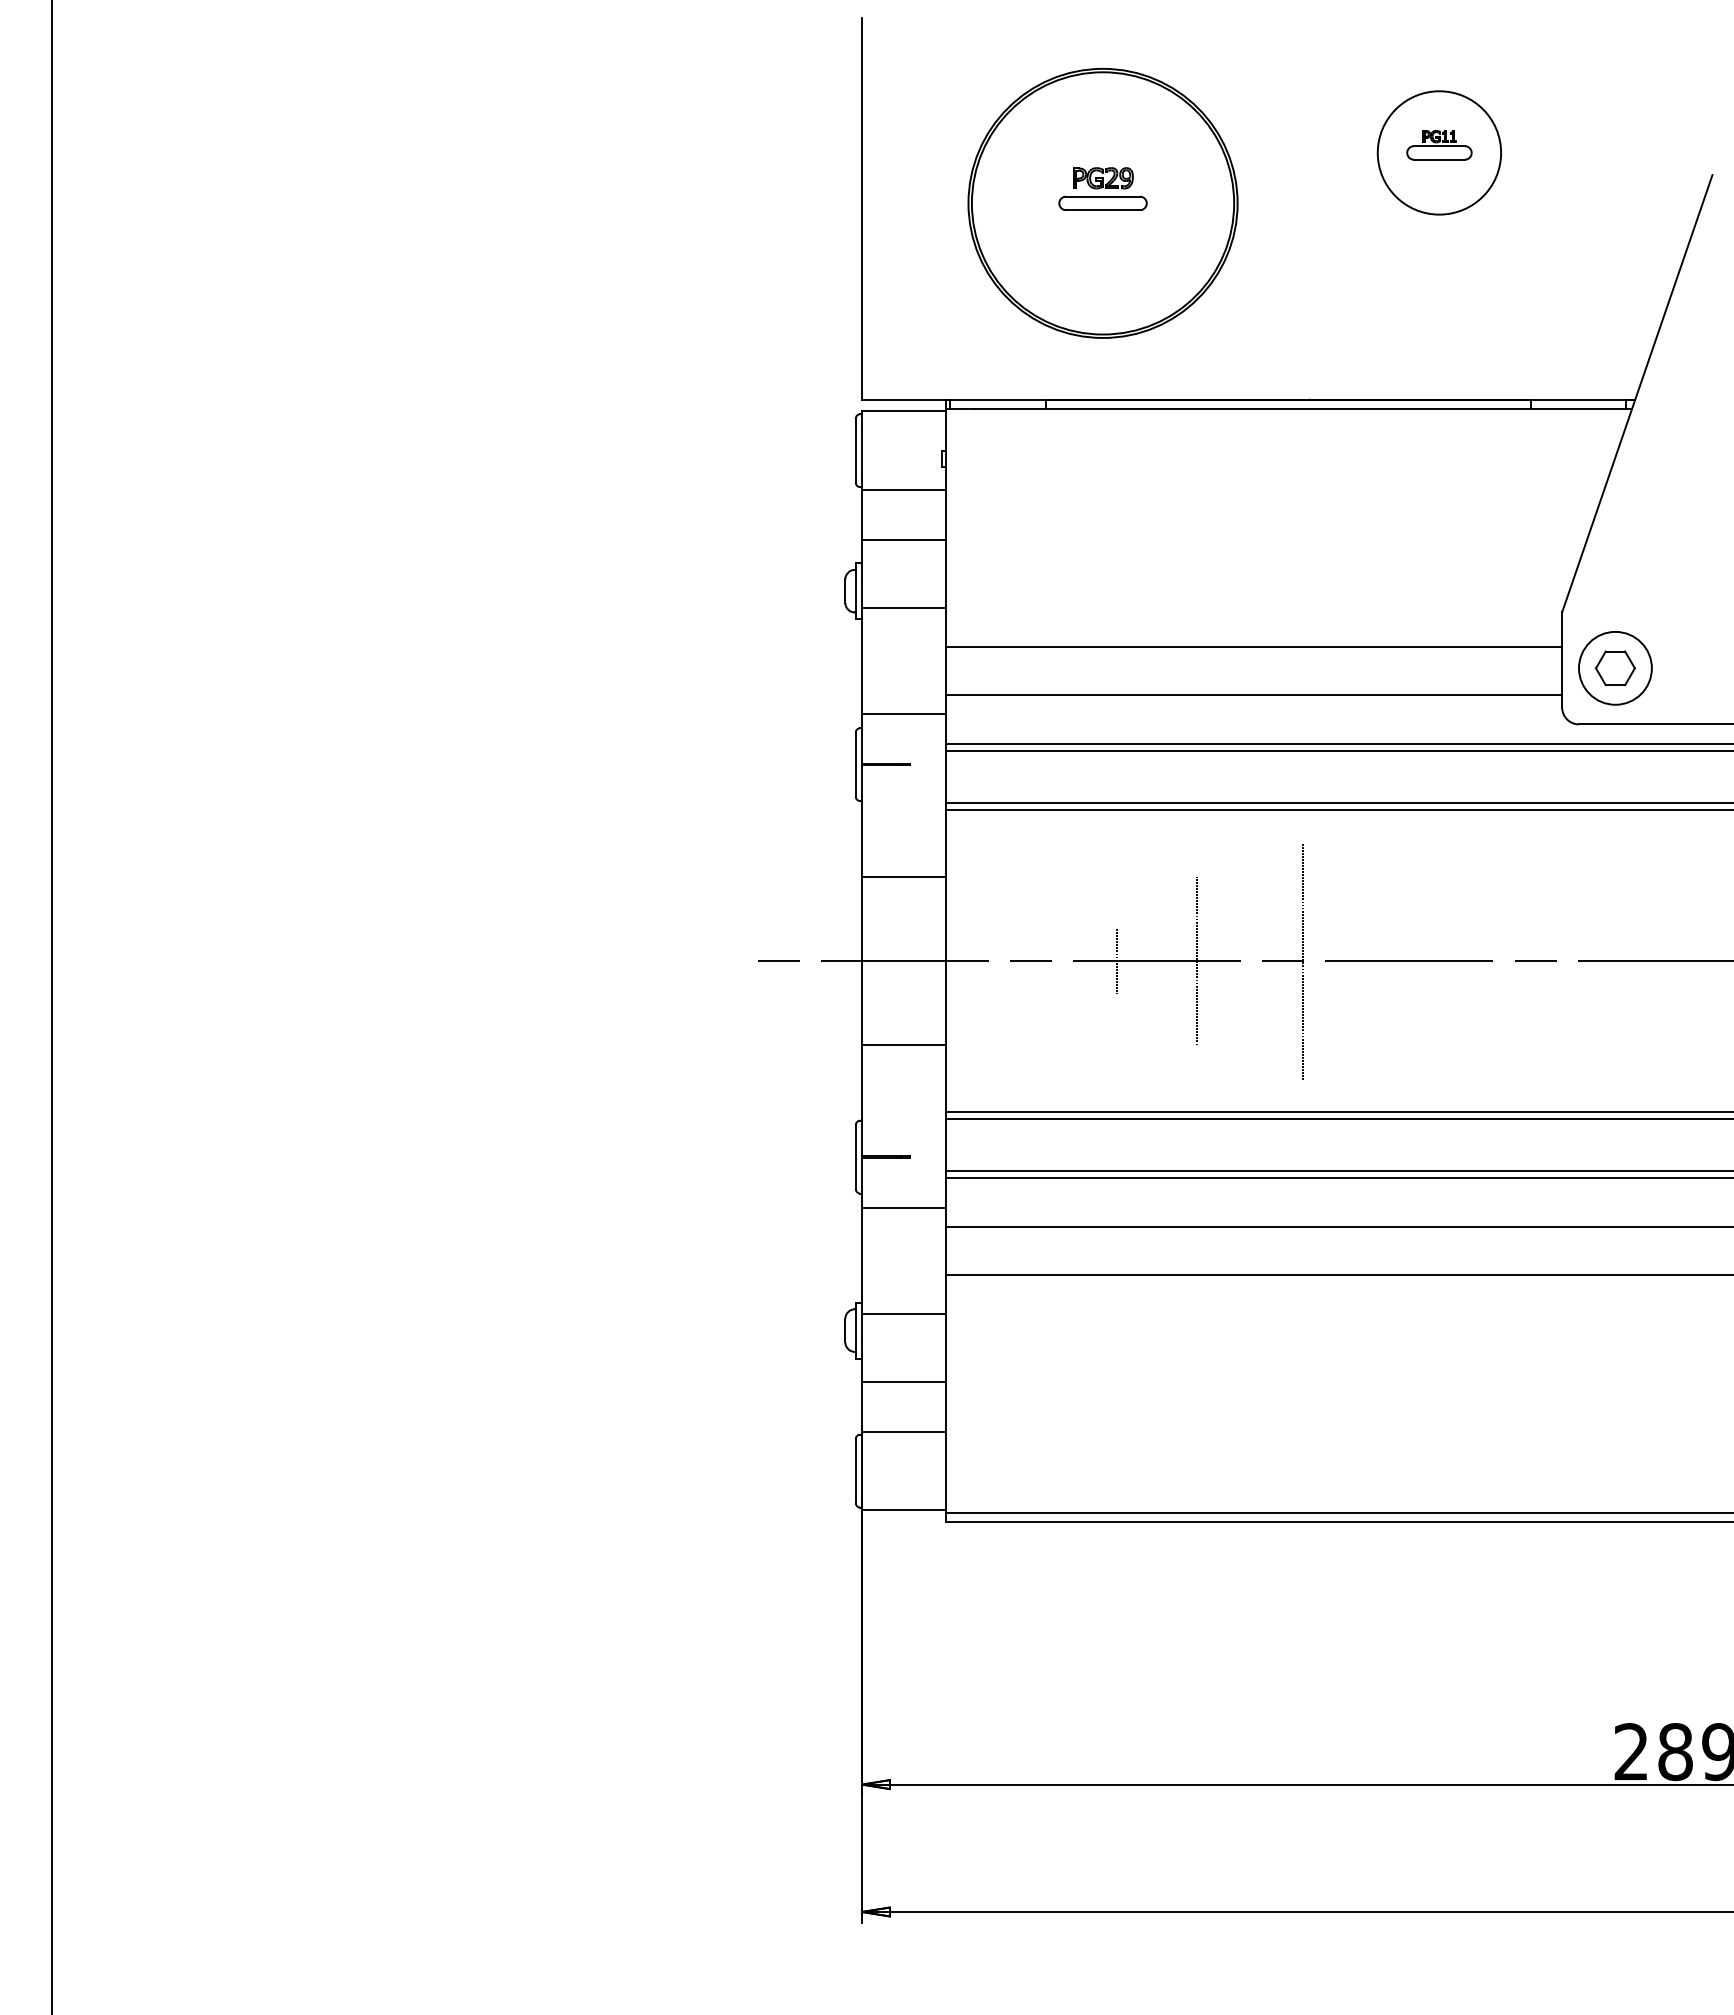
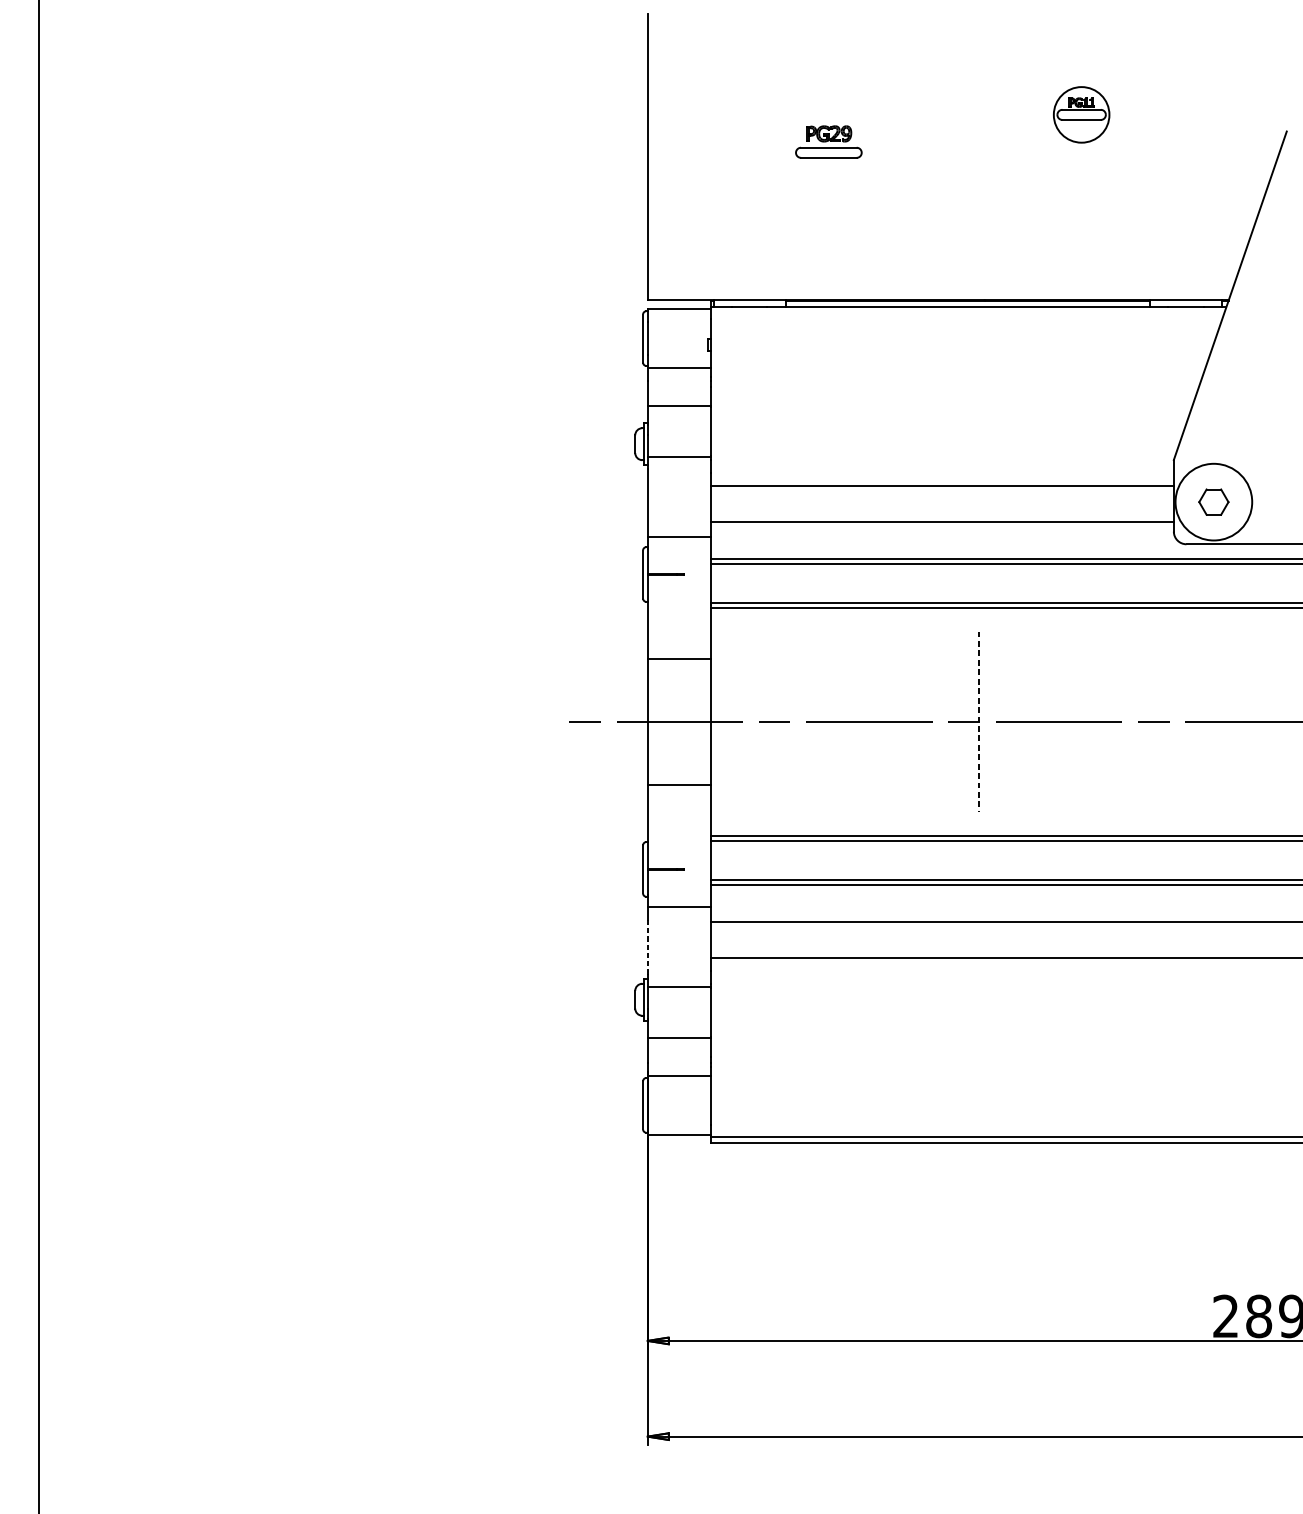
circle: (1439, 152) -> (1081, 114), size x0.6
part: (1102, 203) -> (828, 152), removed
circle: (1615, 667) -> (1213, 501), size x1.4
line: (1117, 960) -> (839, 721), removed
line: (1196, 960) -> (899, 721), removed
line: (861, 1260) -> (647, 947), solid -> dashed

